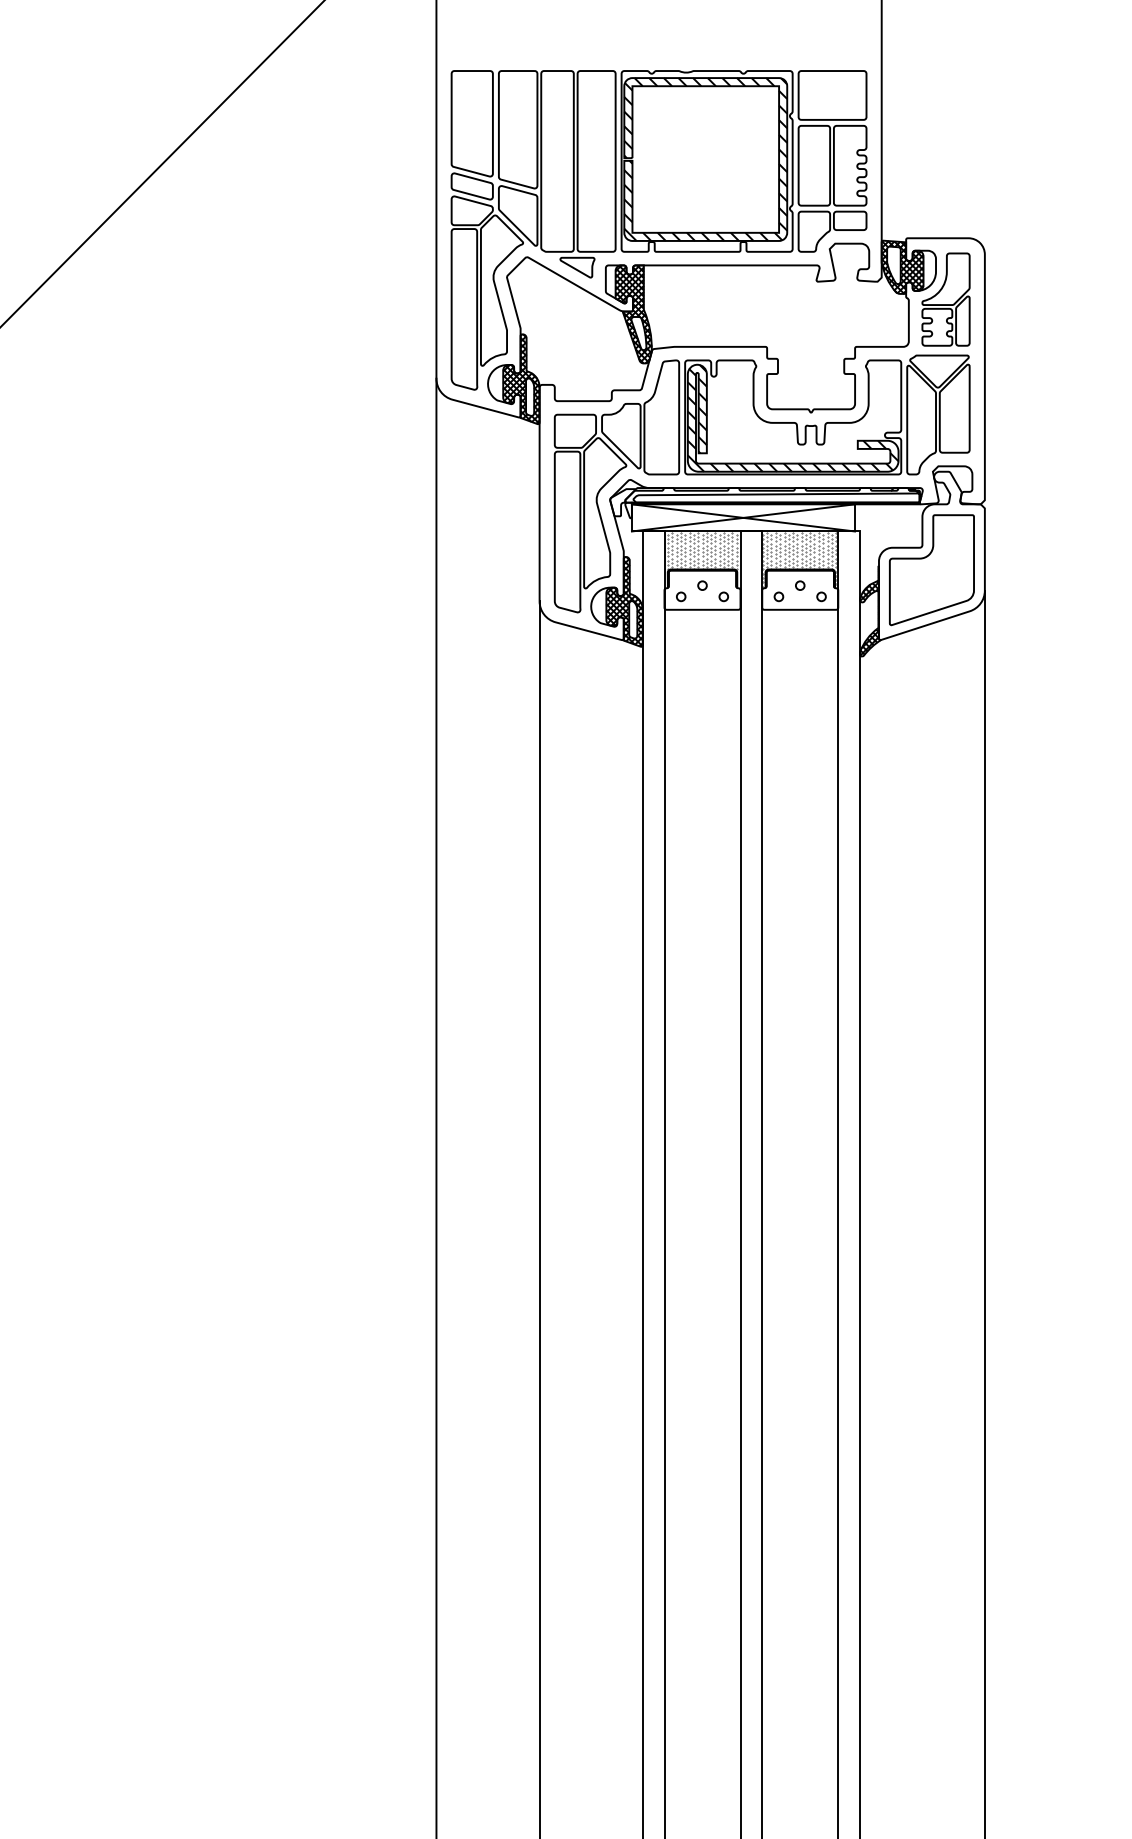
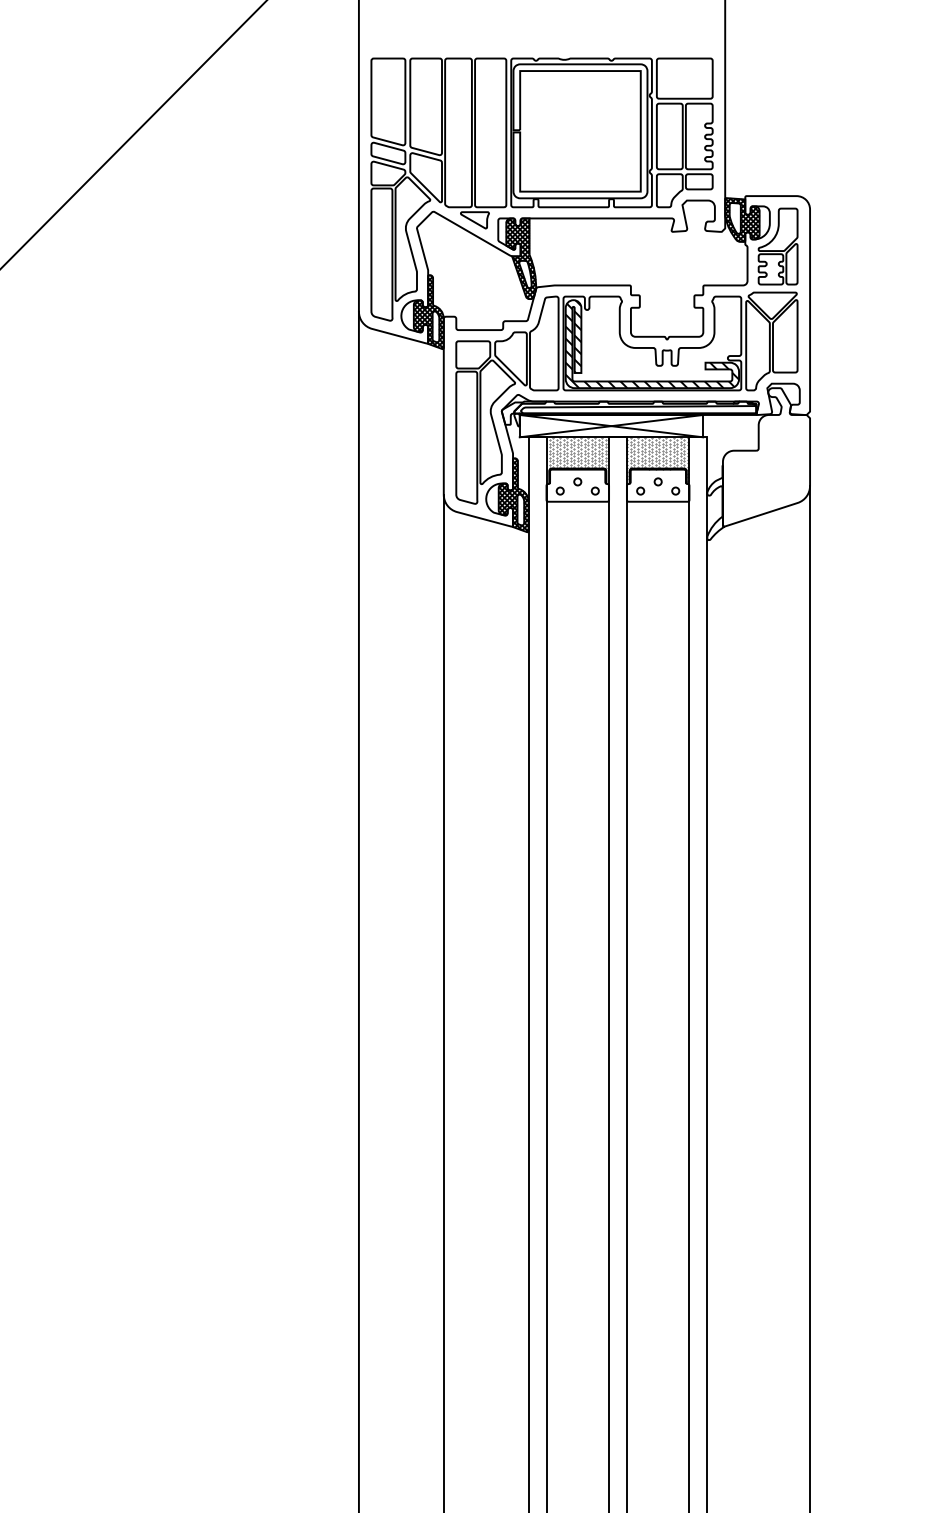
hatch: (705, 159) -> (580, 131), removed
part: (931, 570) -> (766, 469), removed
hatch: (870, 612) -> (715, 503), removed

